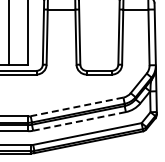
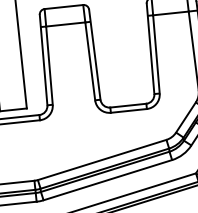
line: (76, 106) -> (101, 159), dashed -> solid
line: (79, 121) -> (107, 180), dashed -> solid

